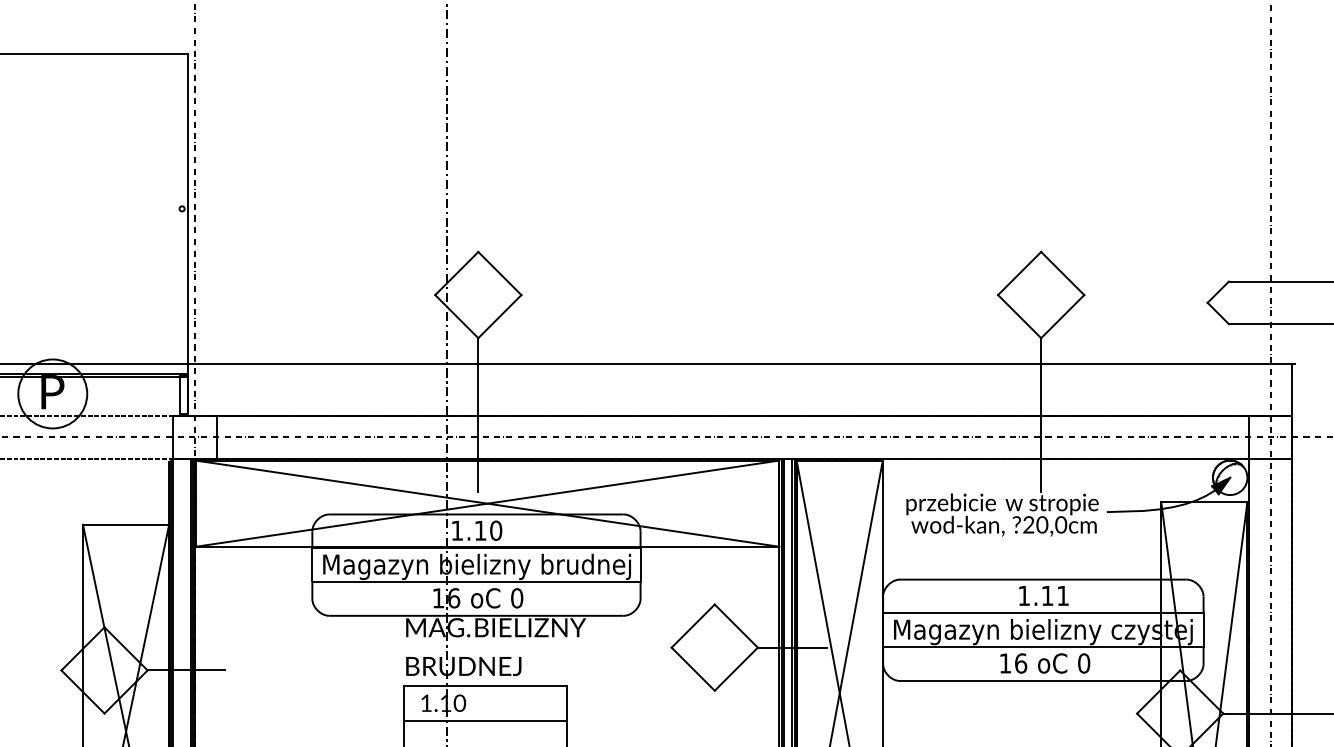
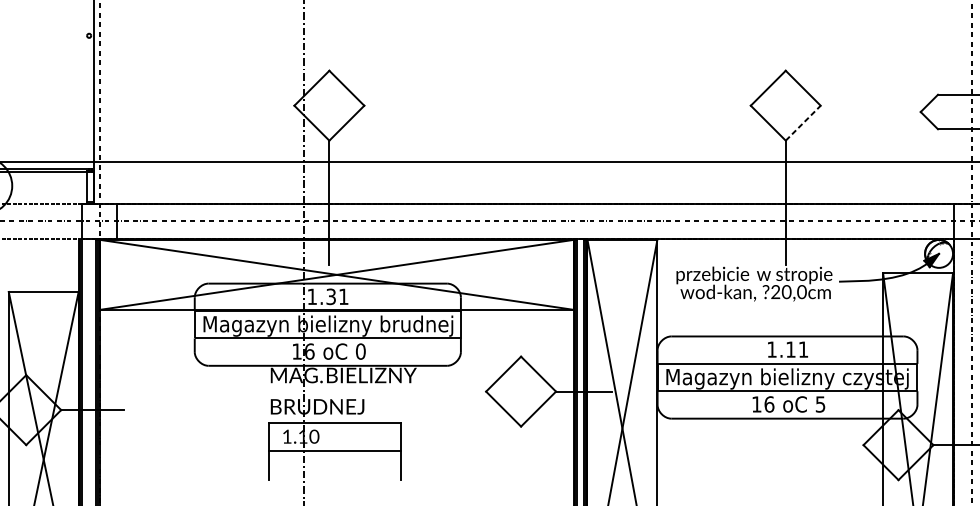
line: (1063, 316) -> (803, 123), solid -> dashed
text: (488, 530) -> (337, 296), 1.10 -> 1.31
text: (1084, 663) -> (820, 404), 0 -> 5

